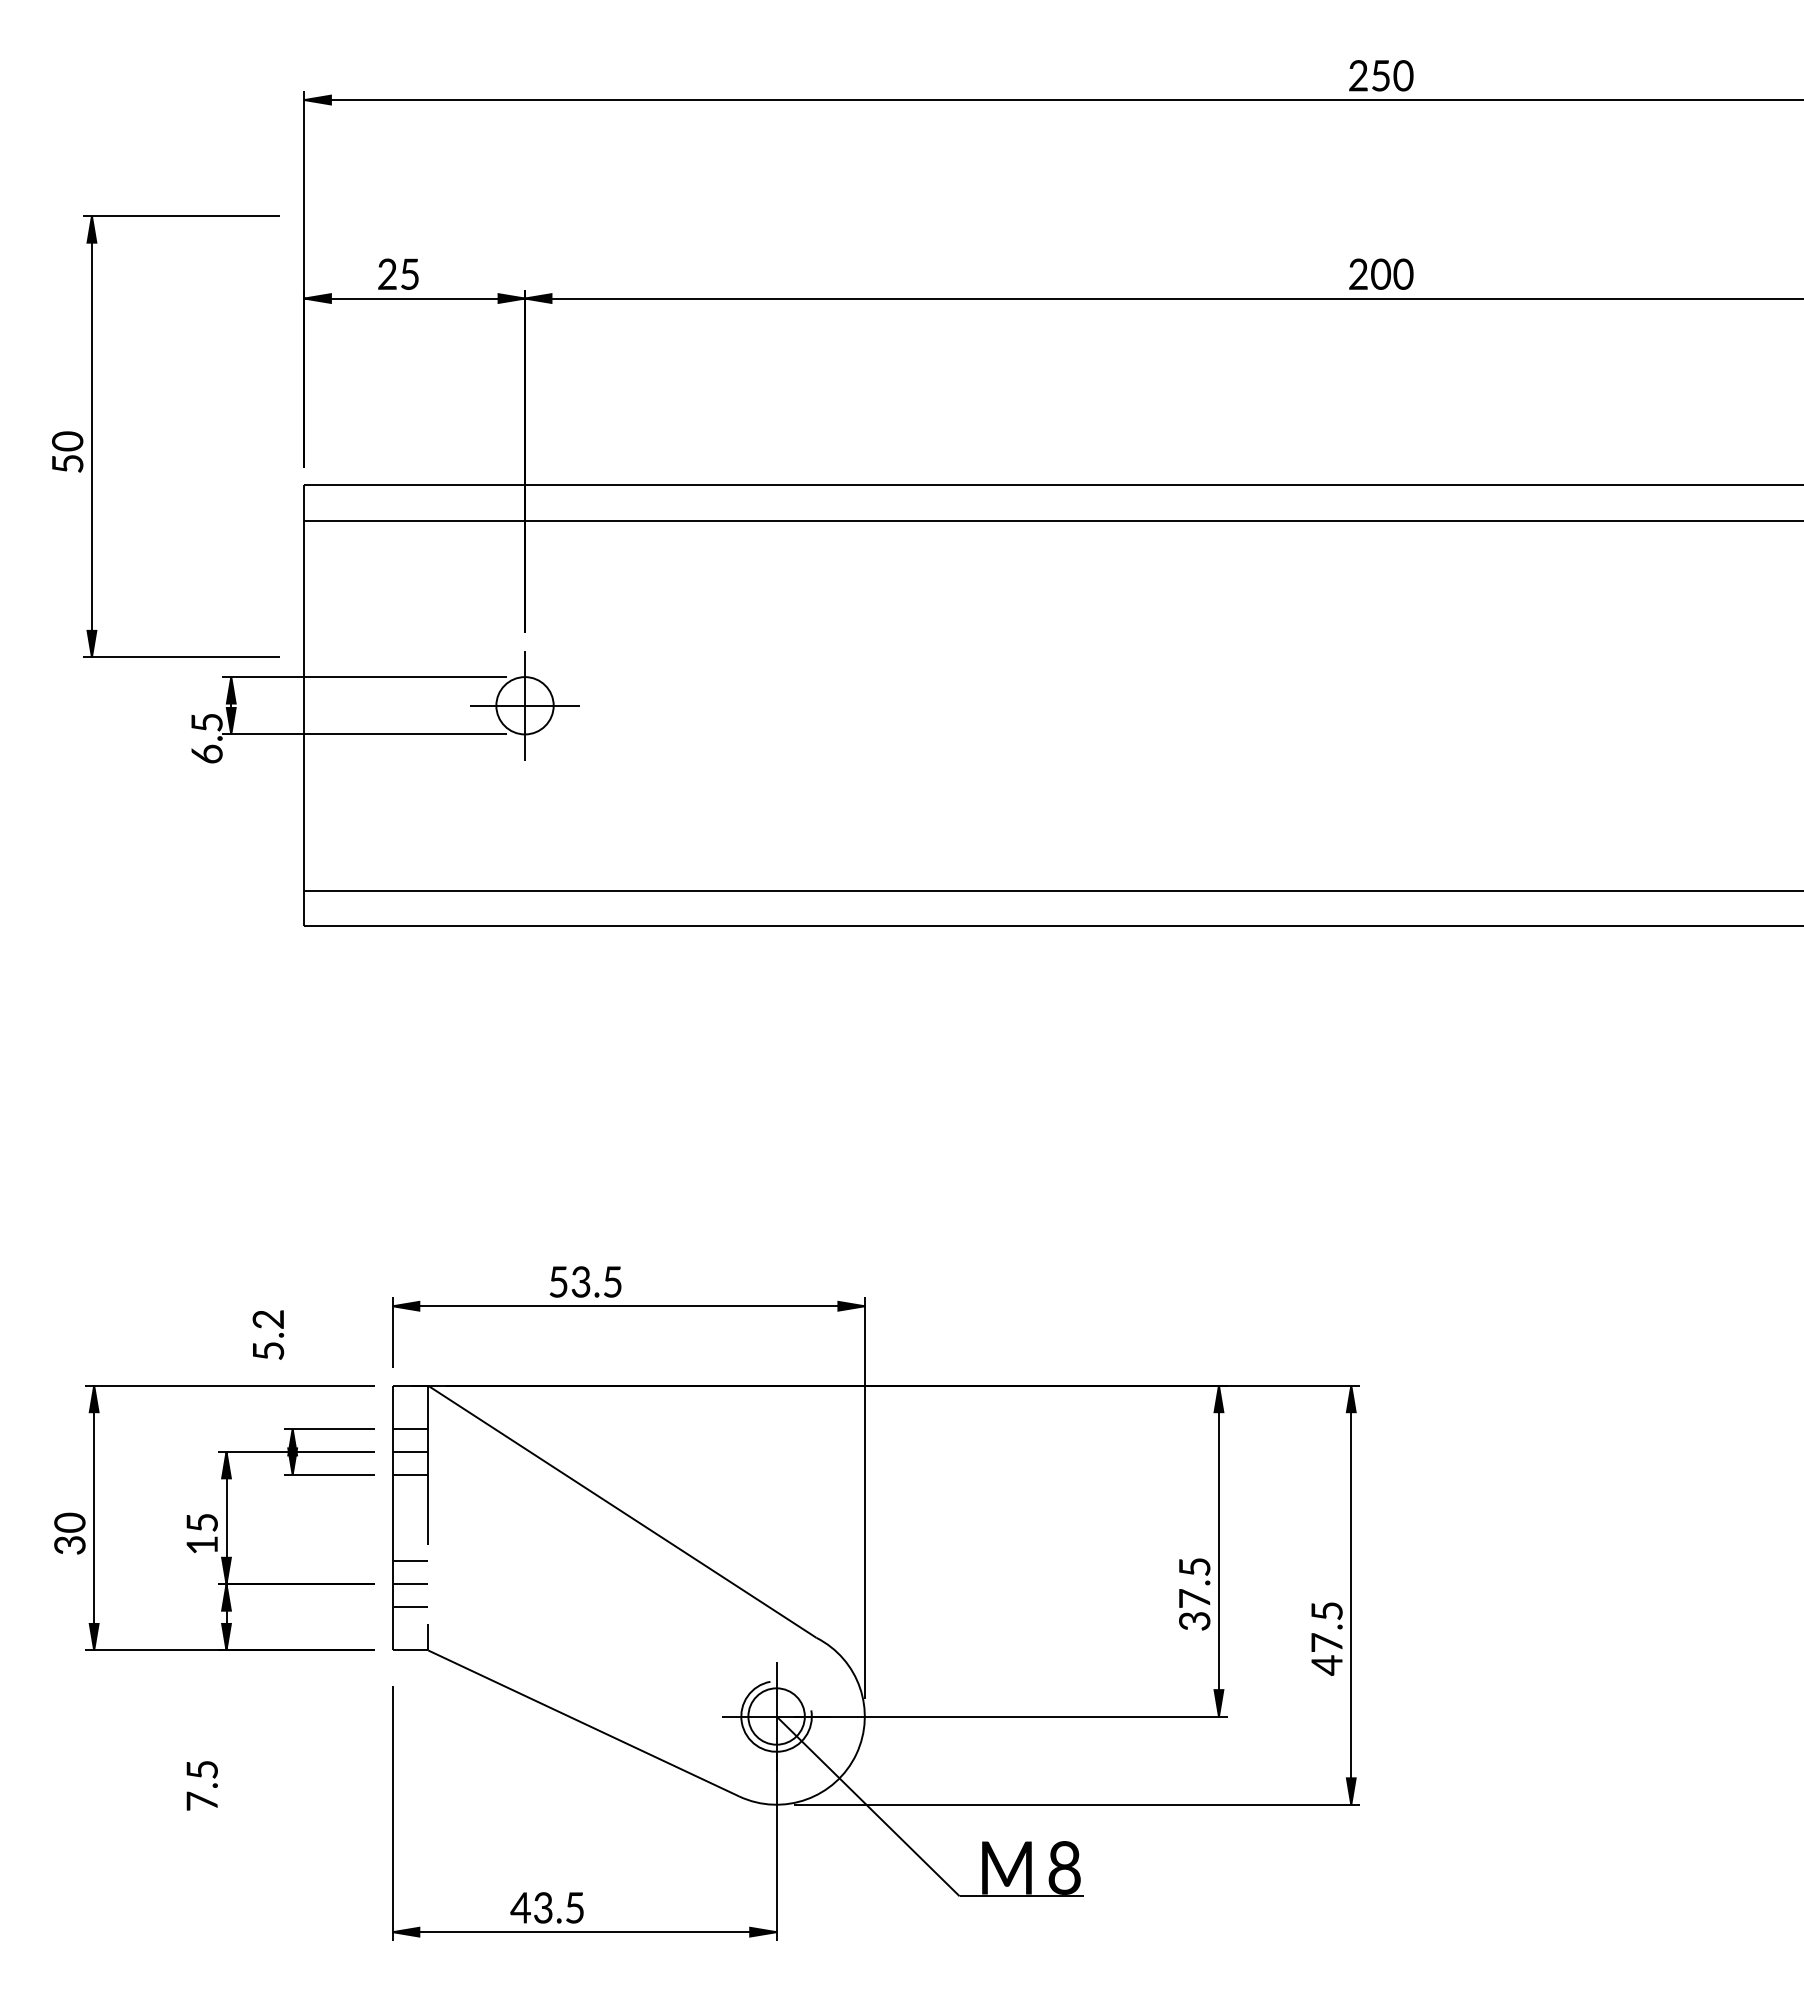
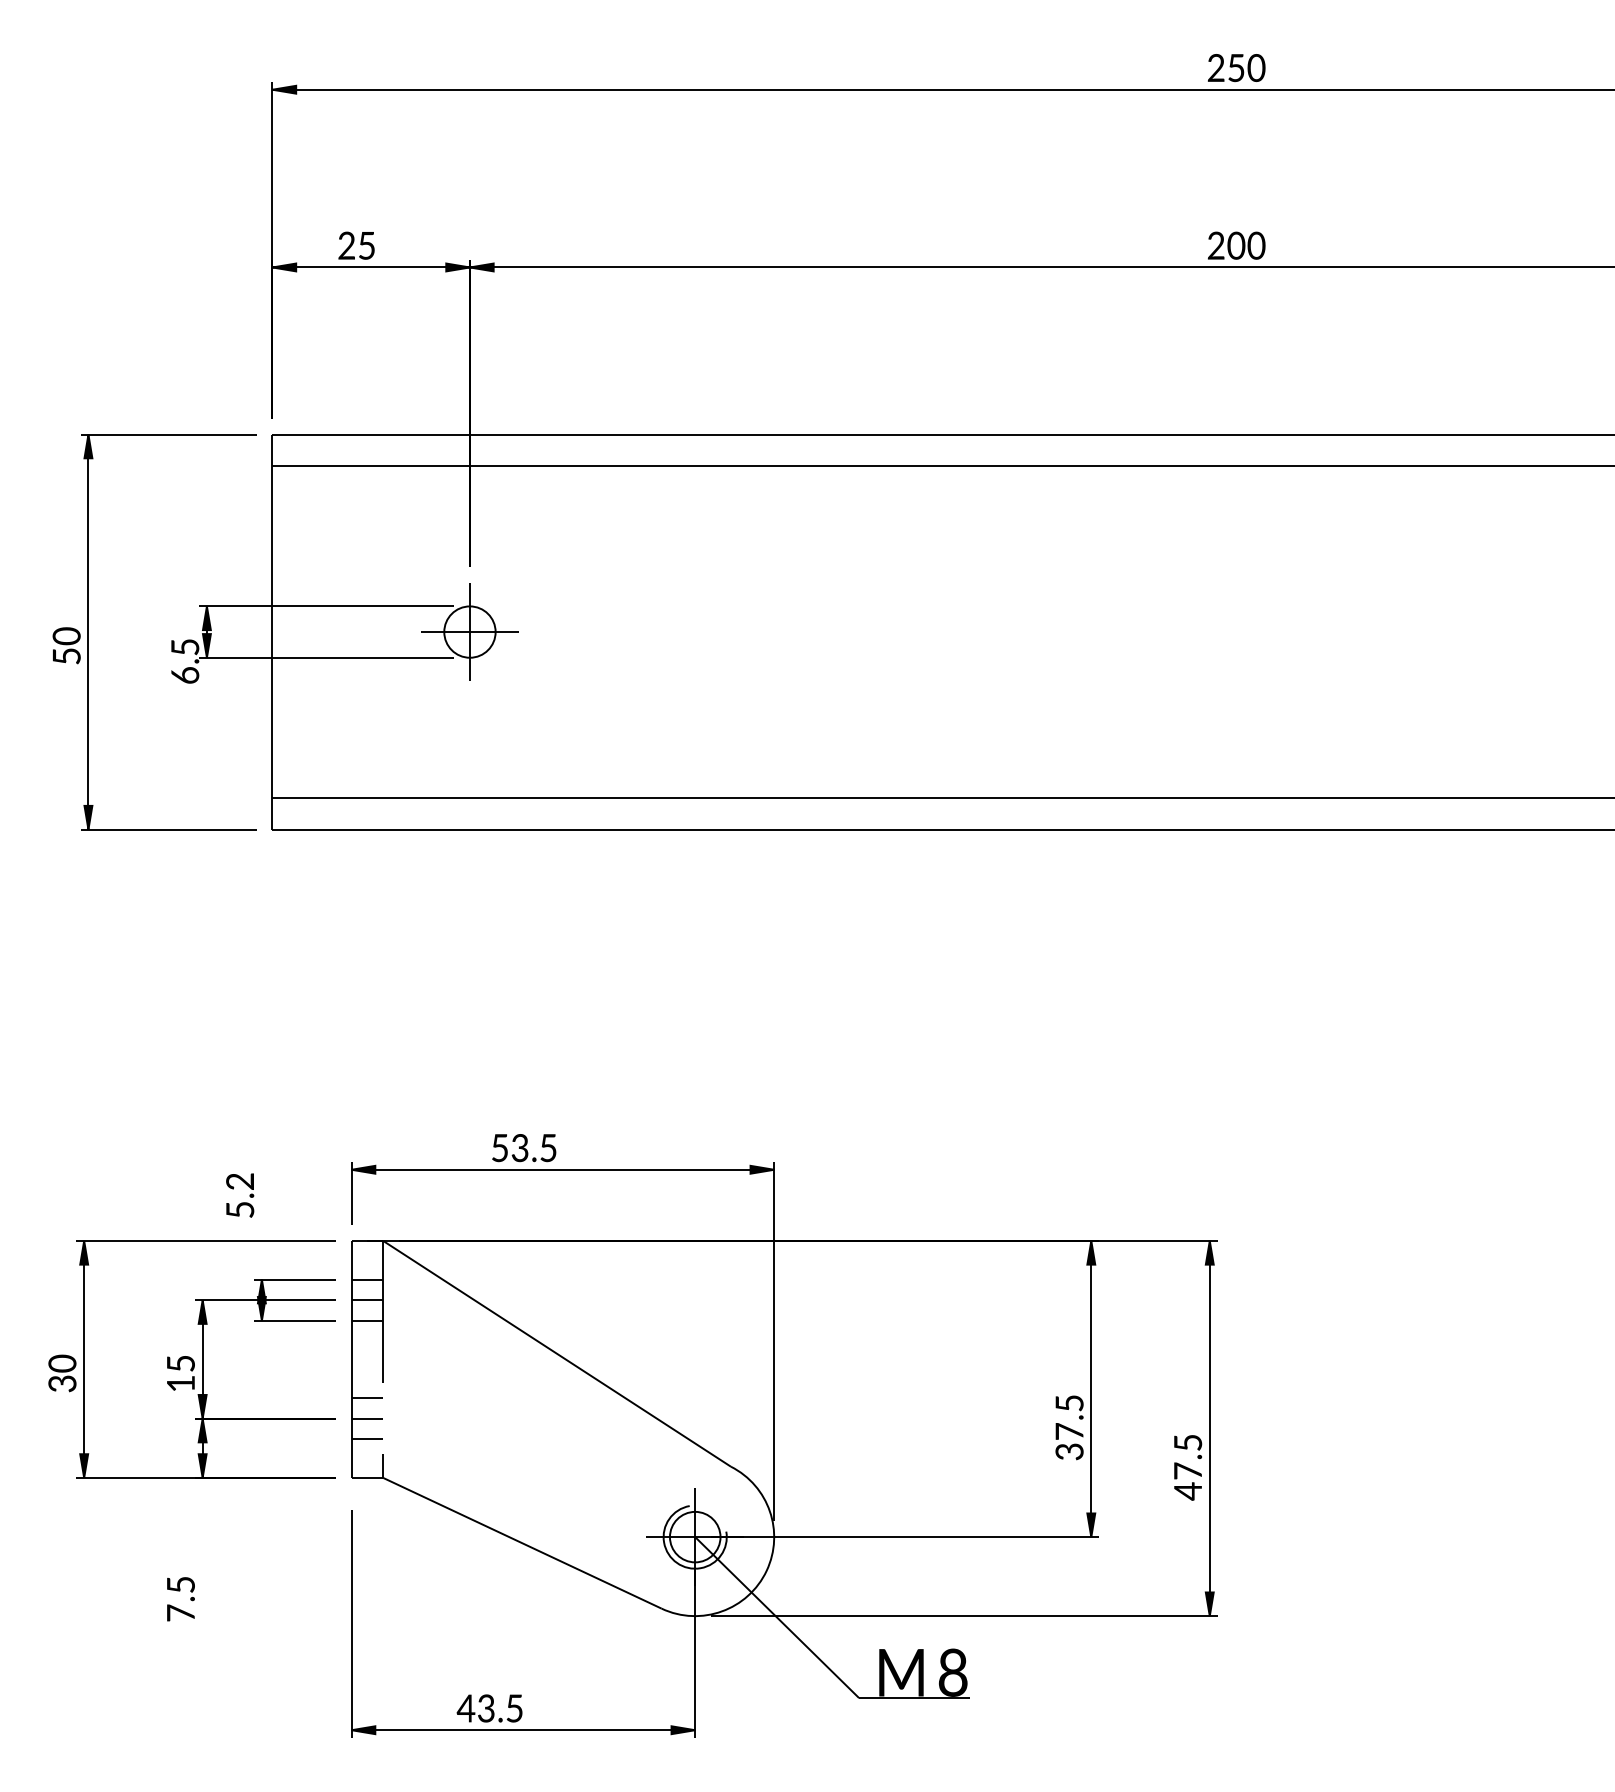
part: (92, 436) -> (88, 631), moved

